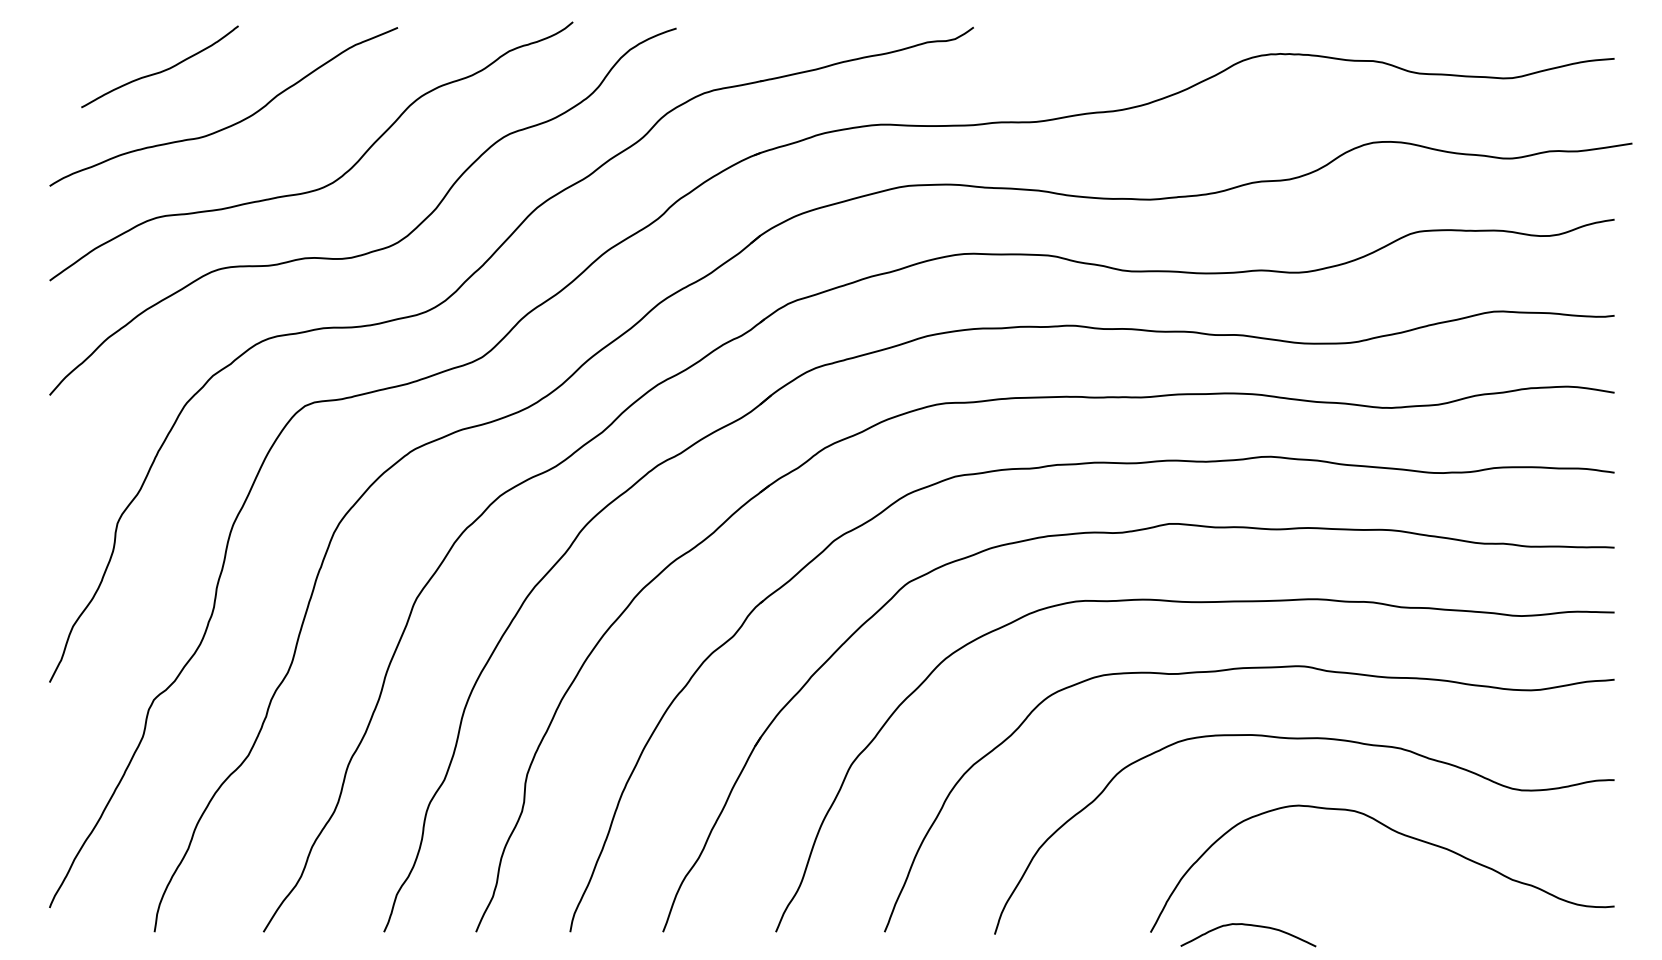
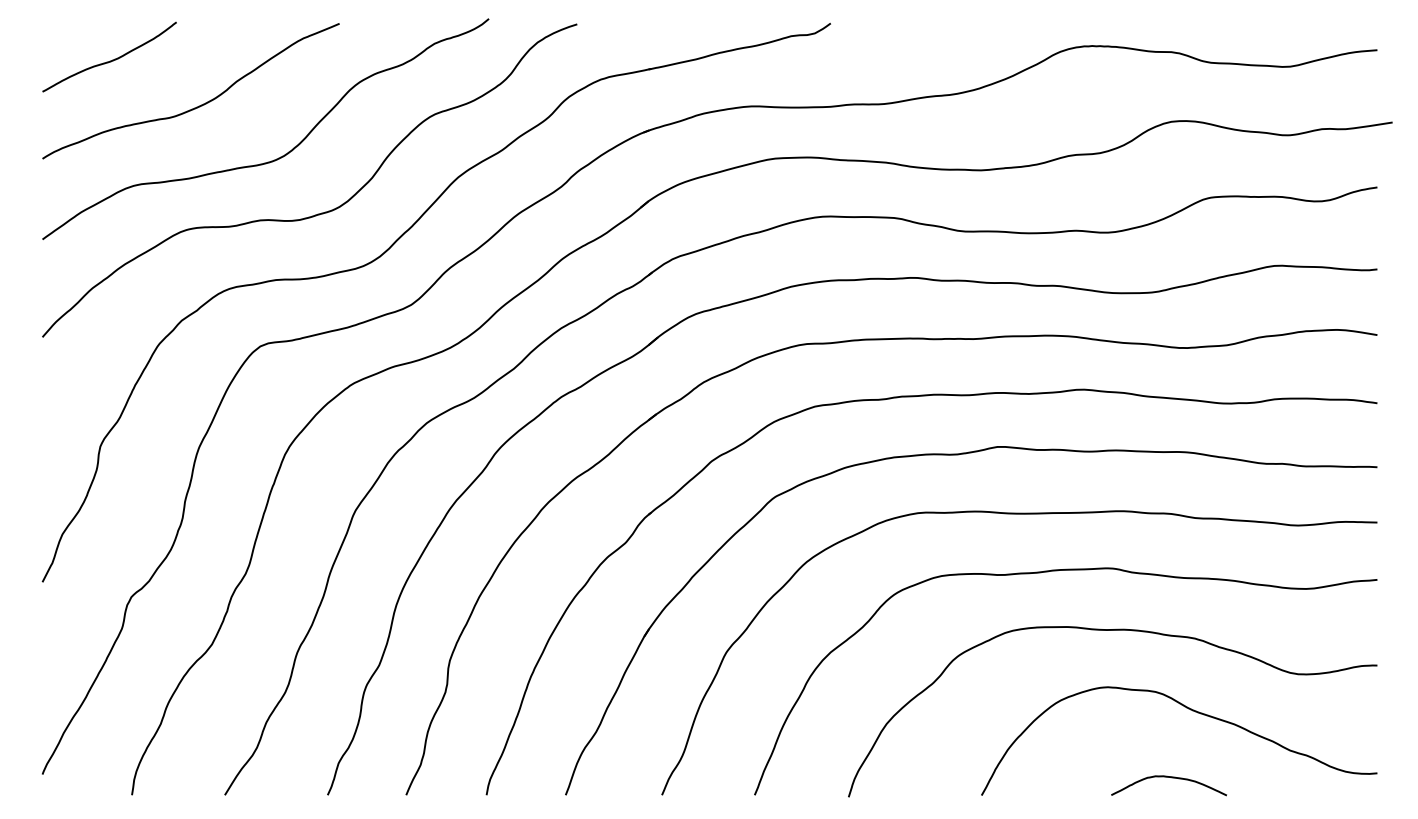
curve: (161, 70) -> (110, 60), moved
curve: (1251, 926) -> (1171, 778), moved

